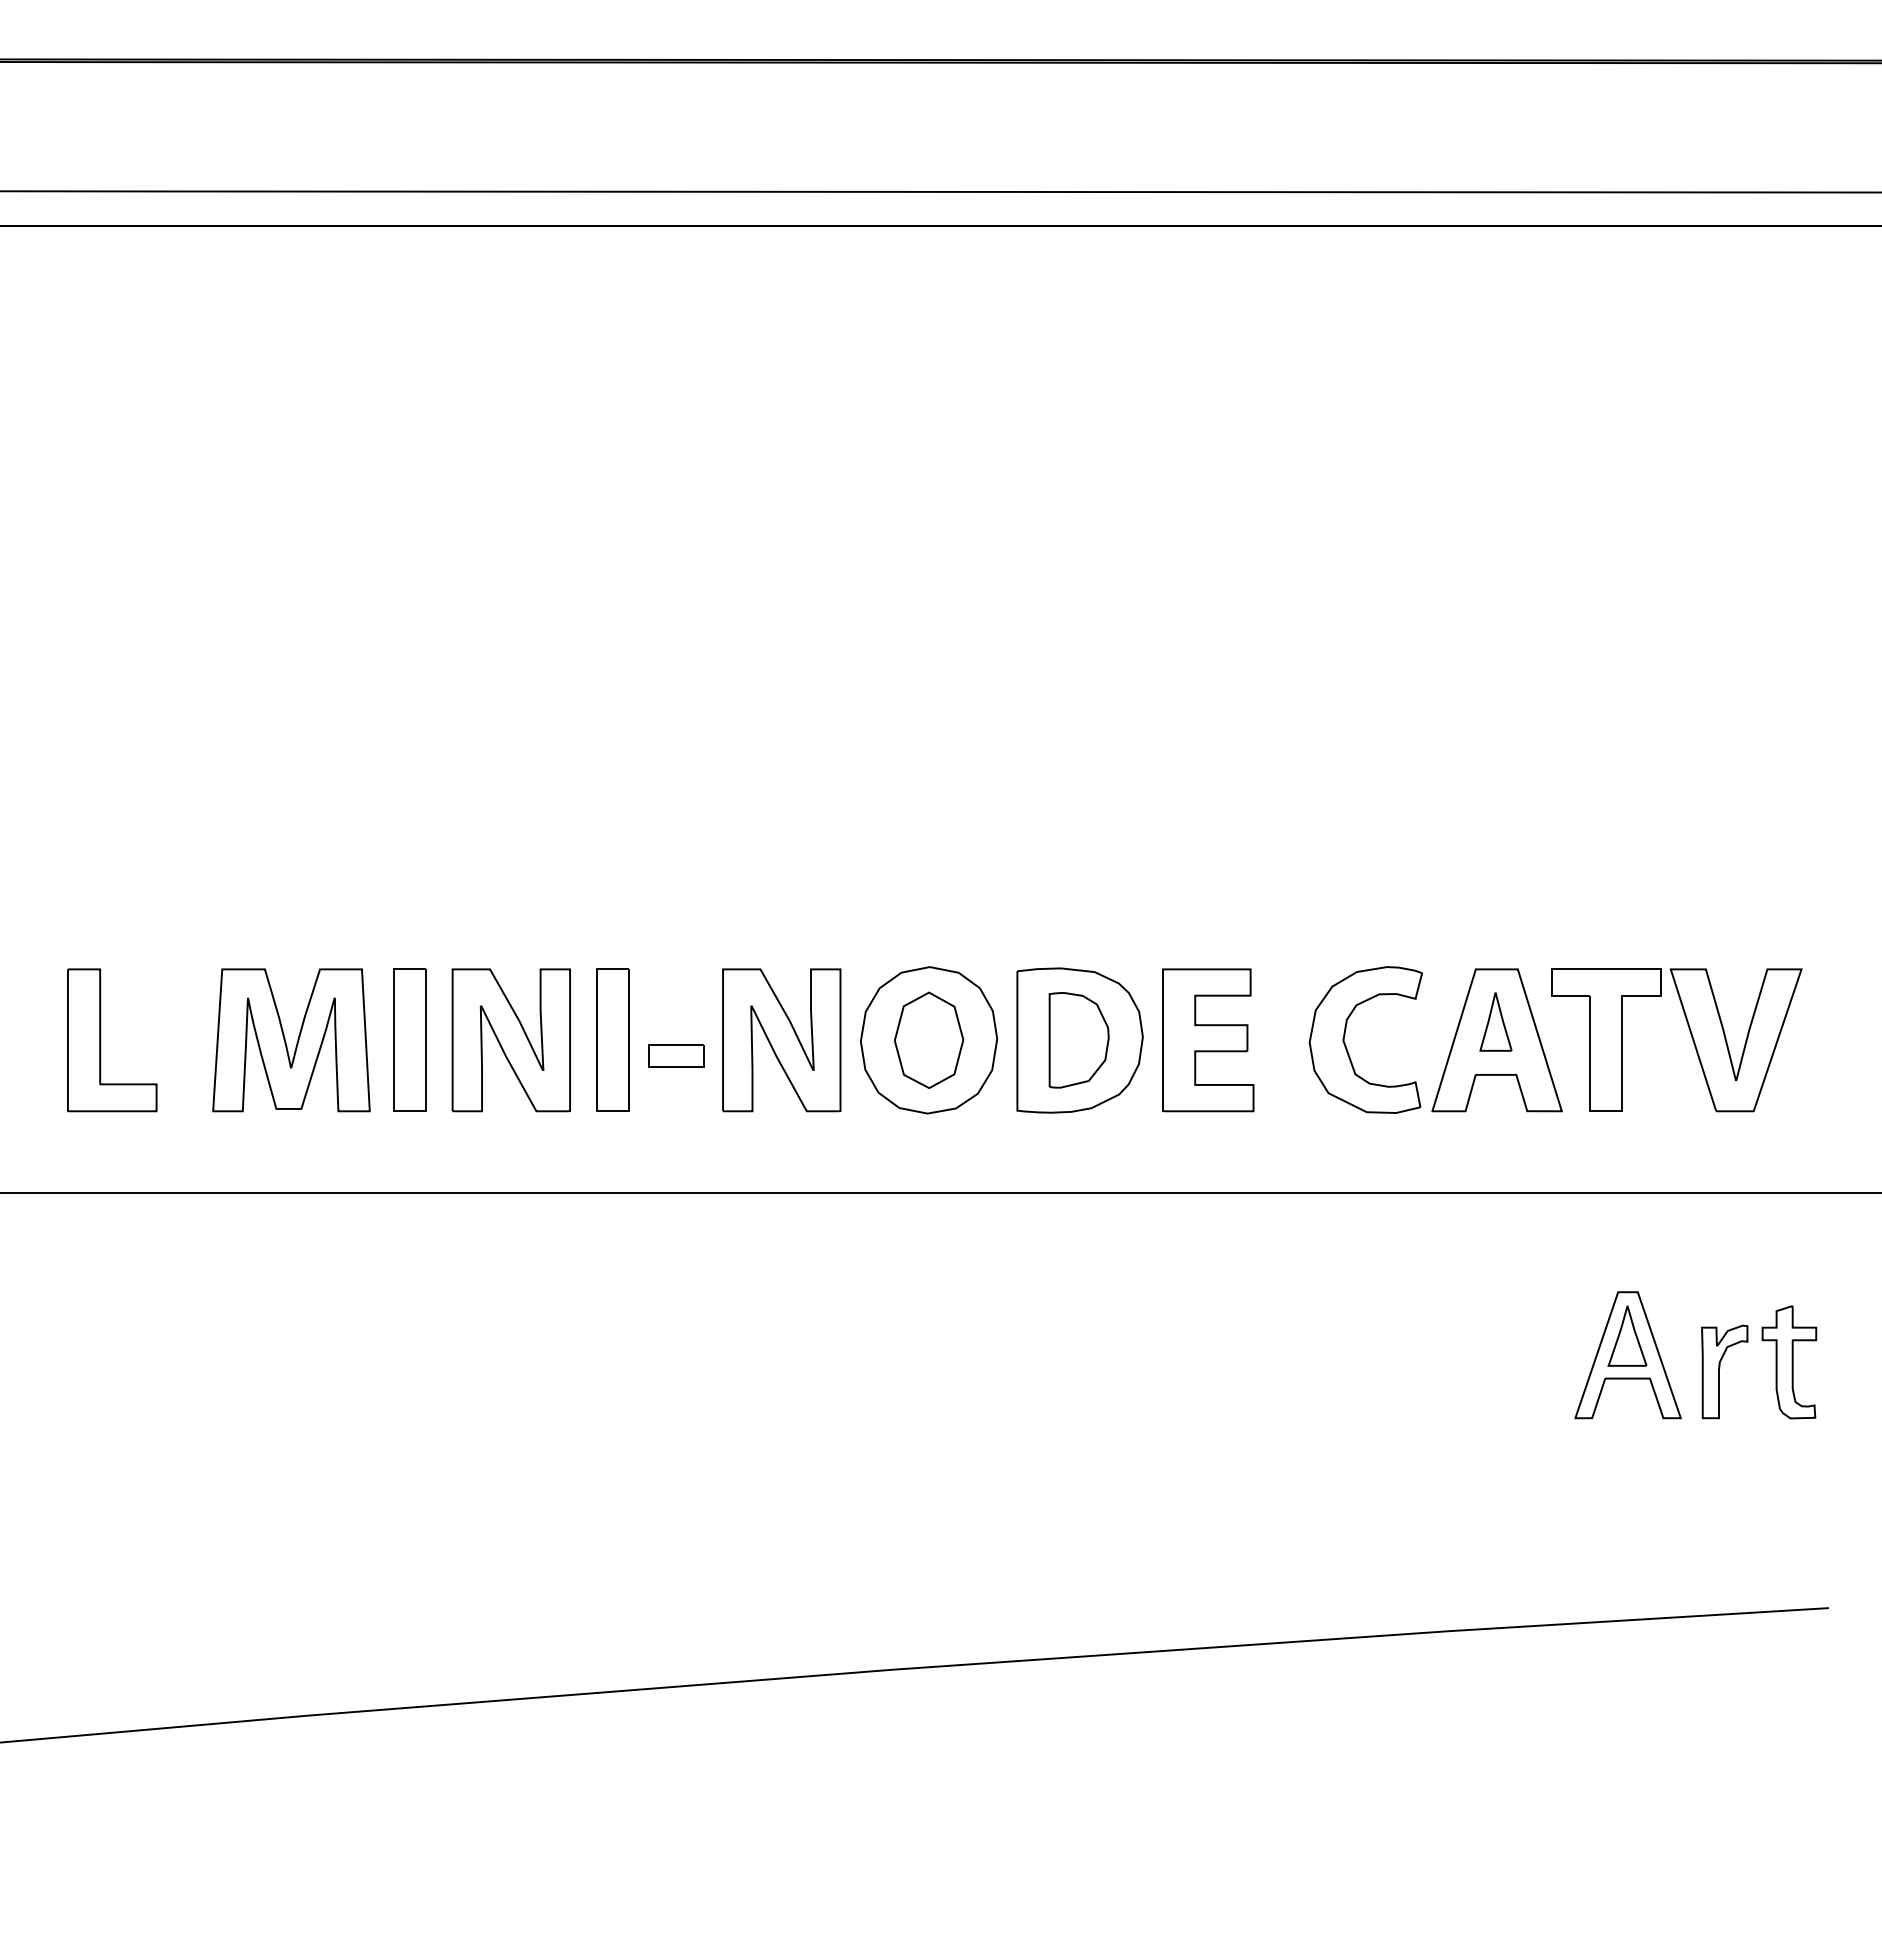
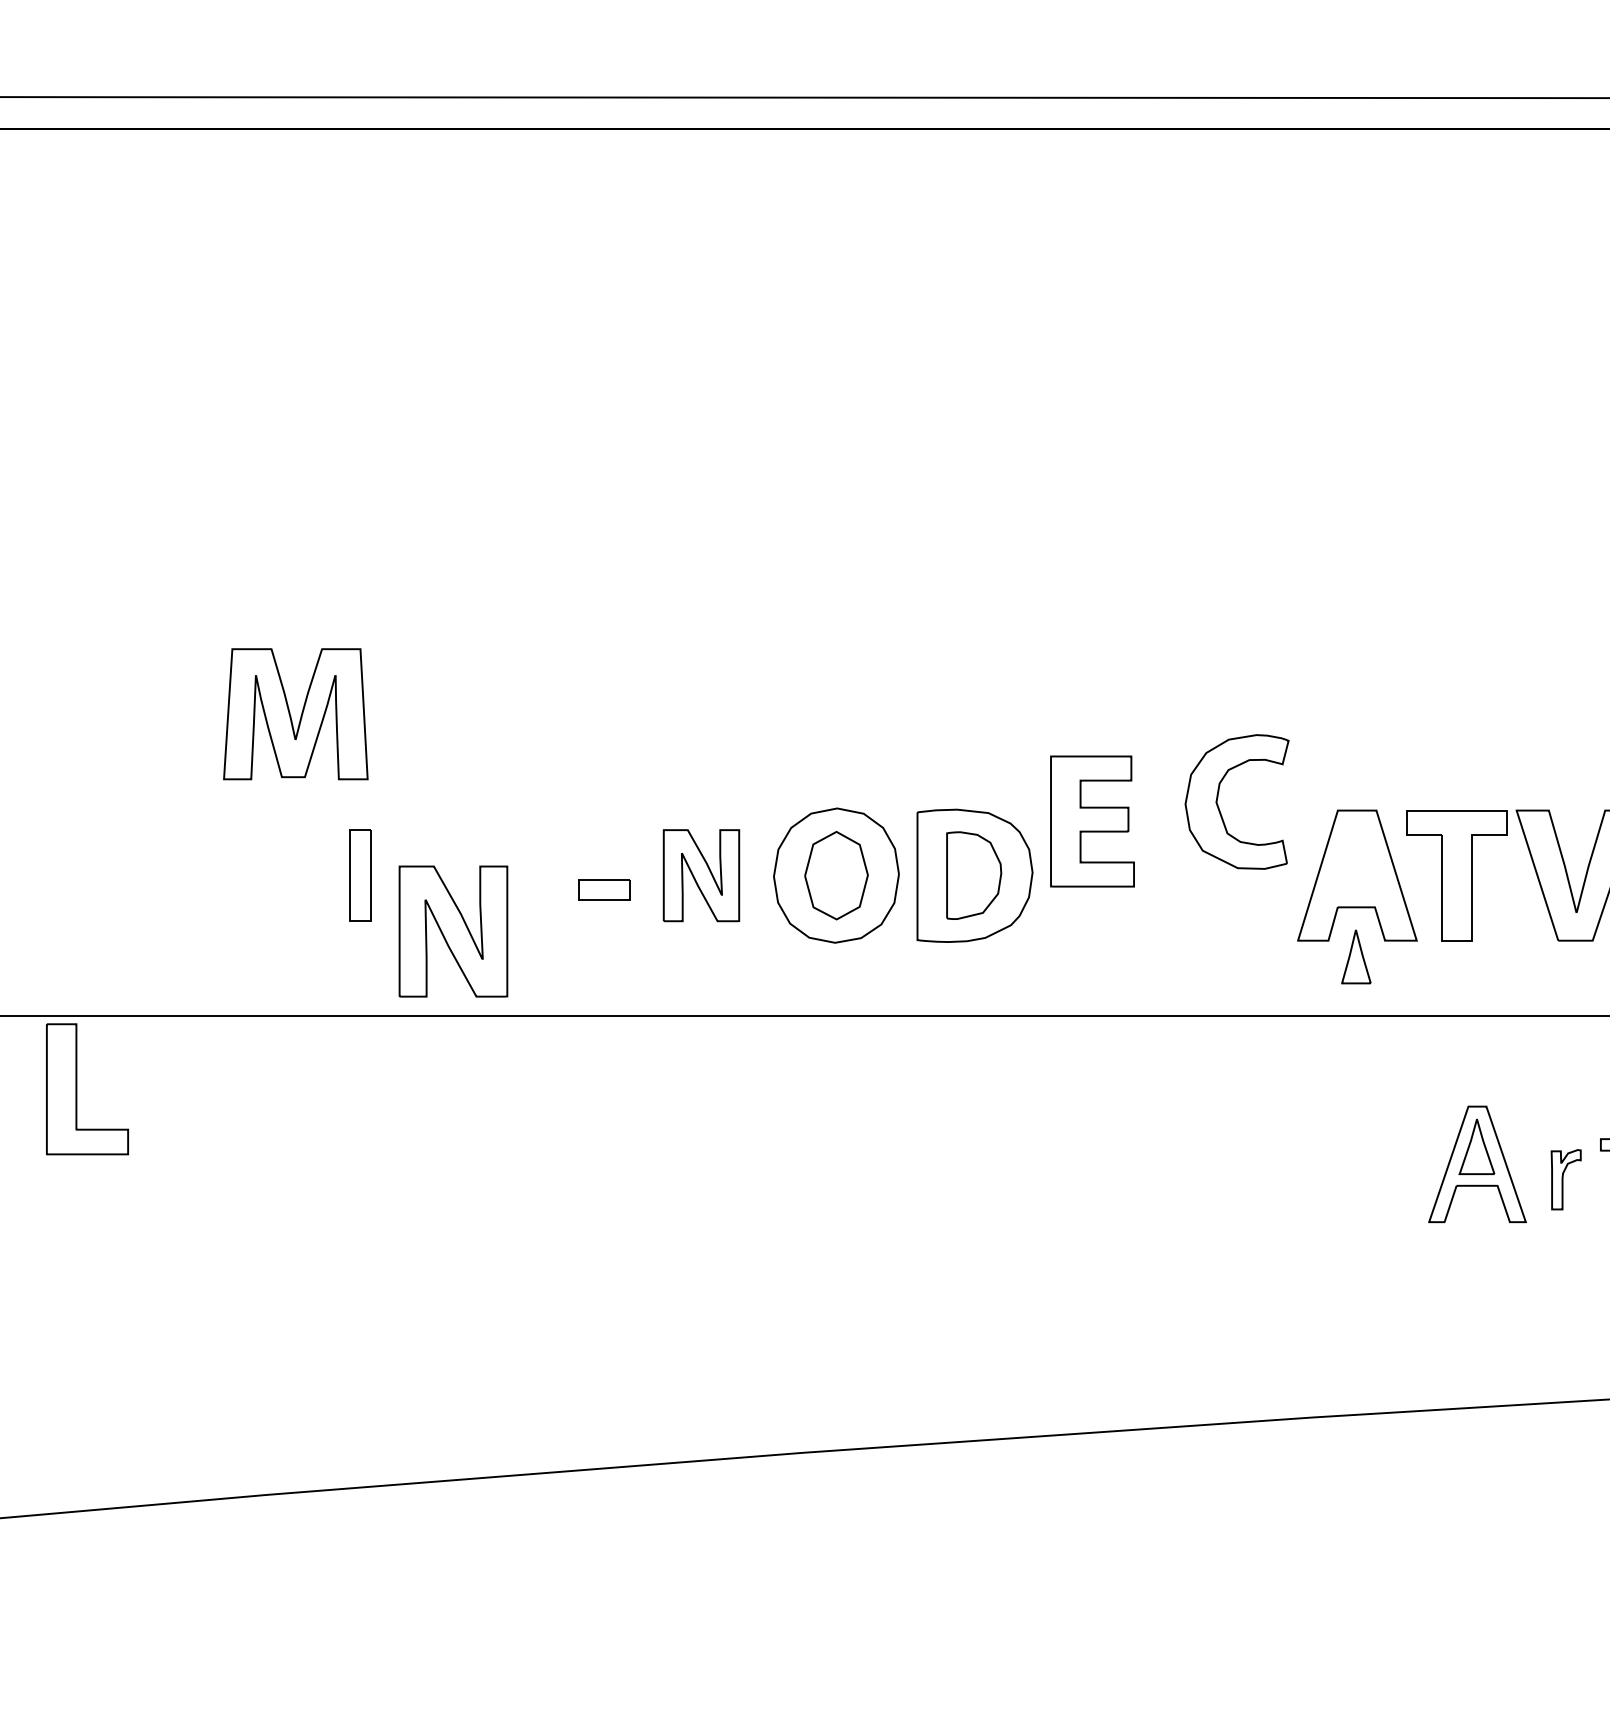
part: (1495, 1021) -> (1355, 956), moved
part: (409, 1039) -> (360, 874), size x0.7
part: (612, 1039) -> (546, 874), removed
part: (101, 1040) -> (77, 1089), moved
part: (291, 1040) -> (295, 714), moved
part: (510, 1040) -> (452, 931), moved
part: (781, 1040) -> (701, 875), size x0.7
part: (1208, 1040) -> (1092, 821), moved
part: (1346, 1045) -> (1219, 807), moved
part: (1724, 1371) -> (1565, 1179), size x0.7

